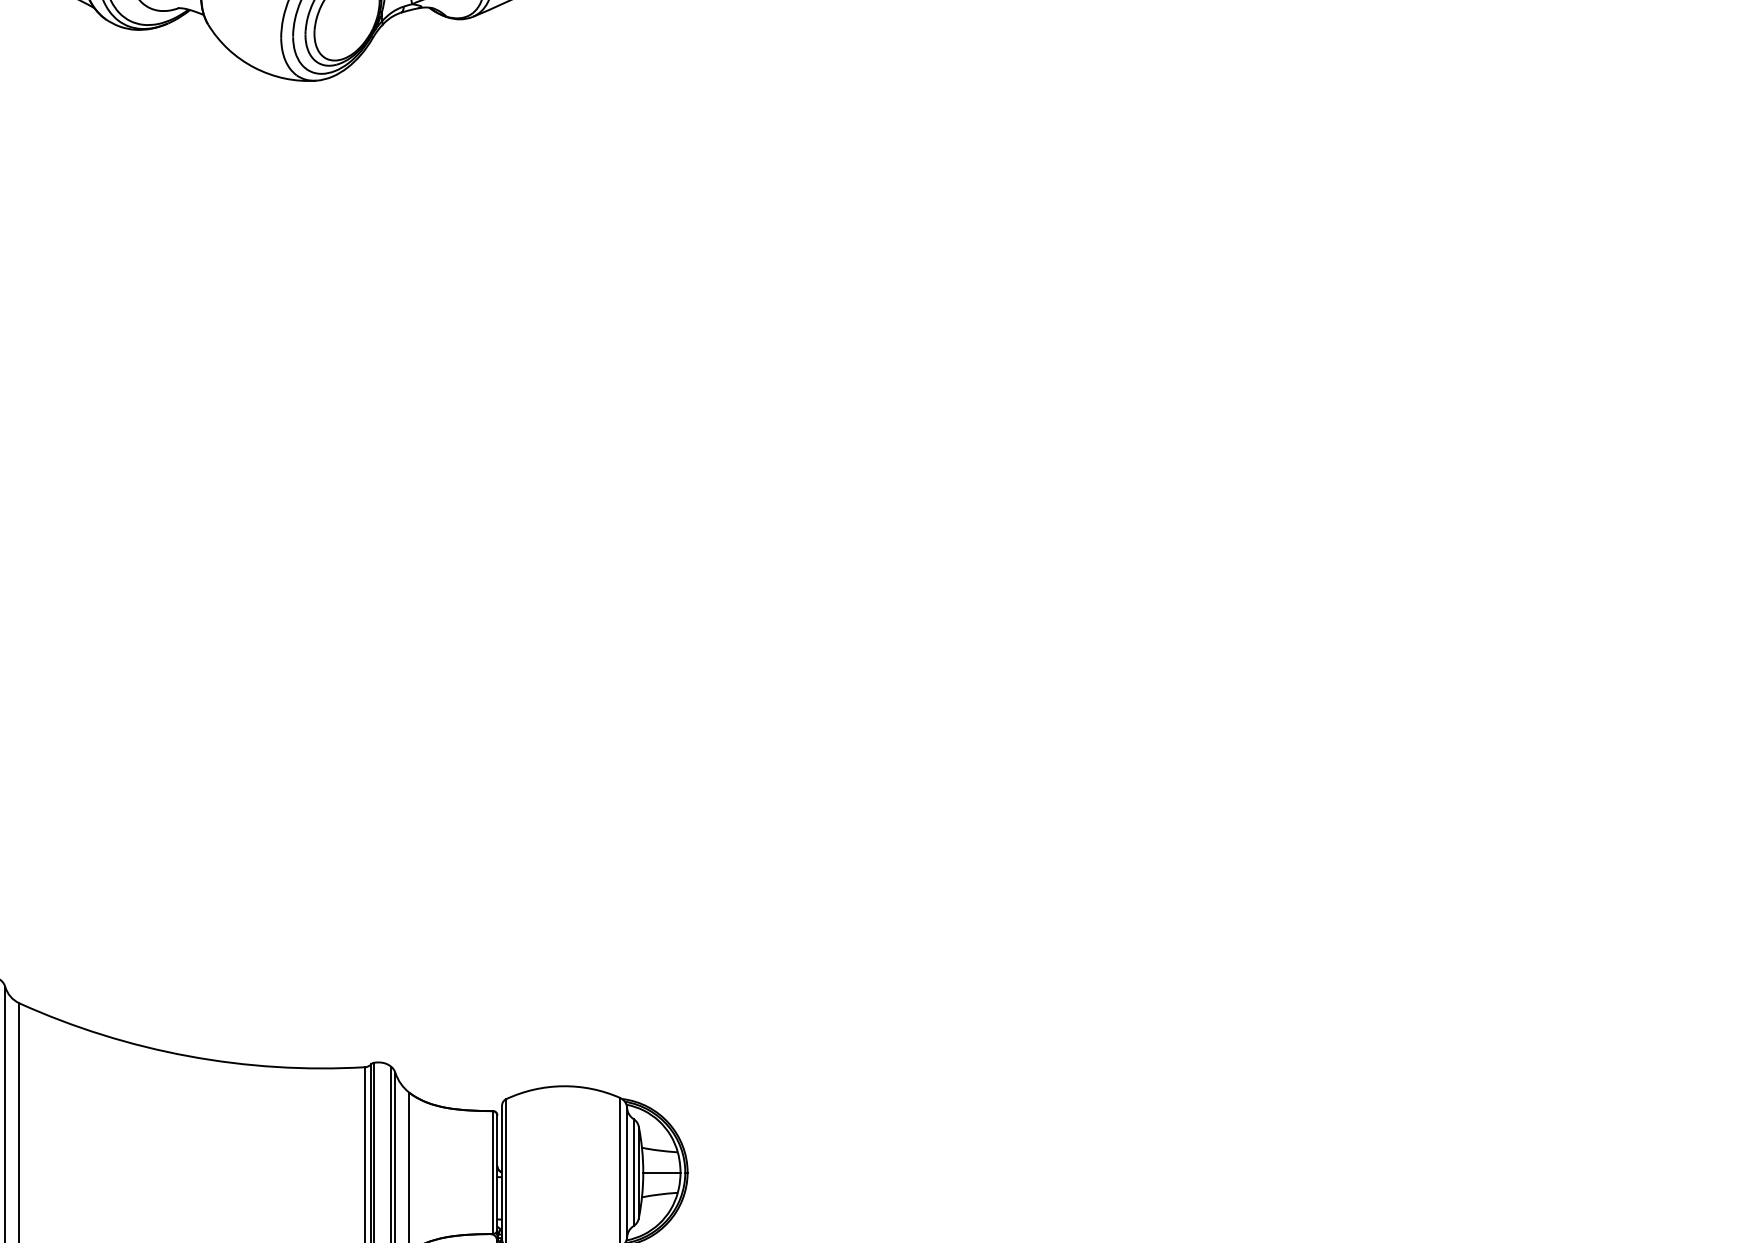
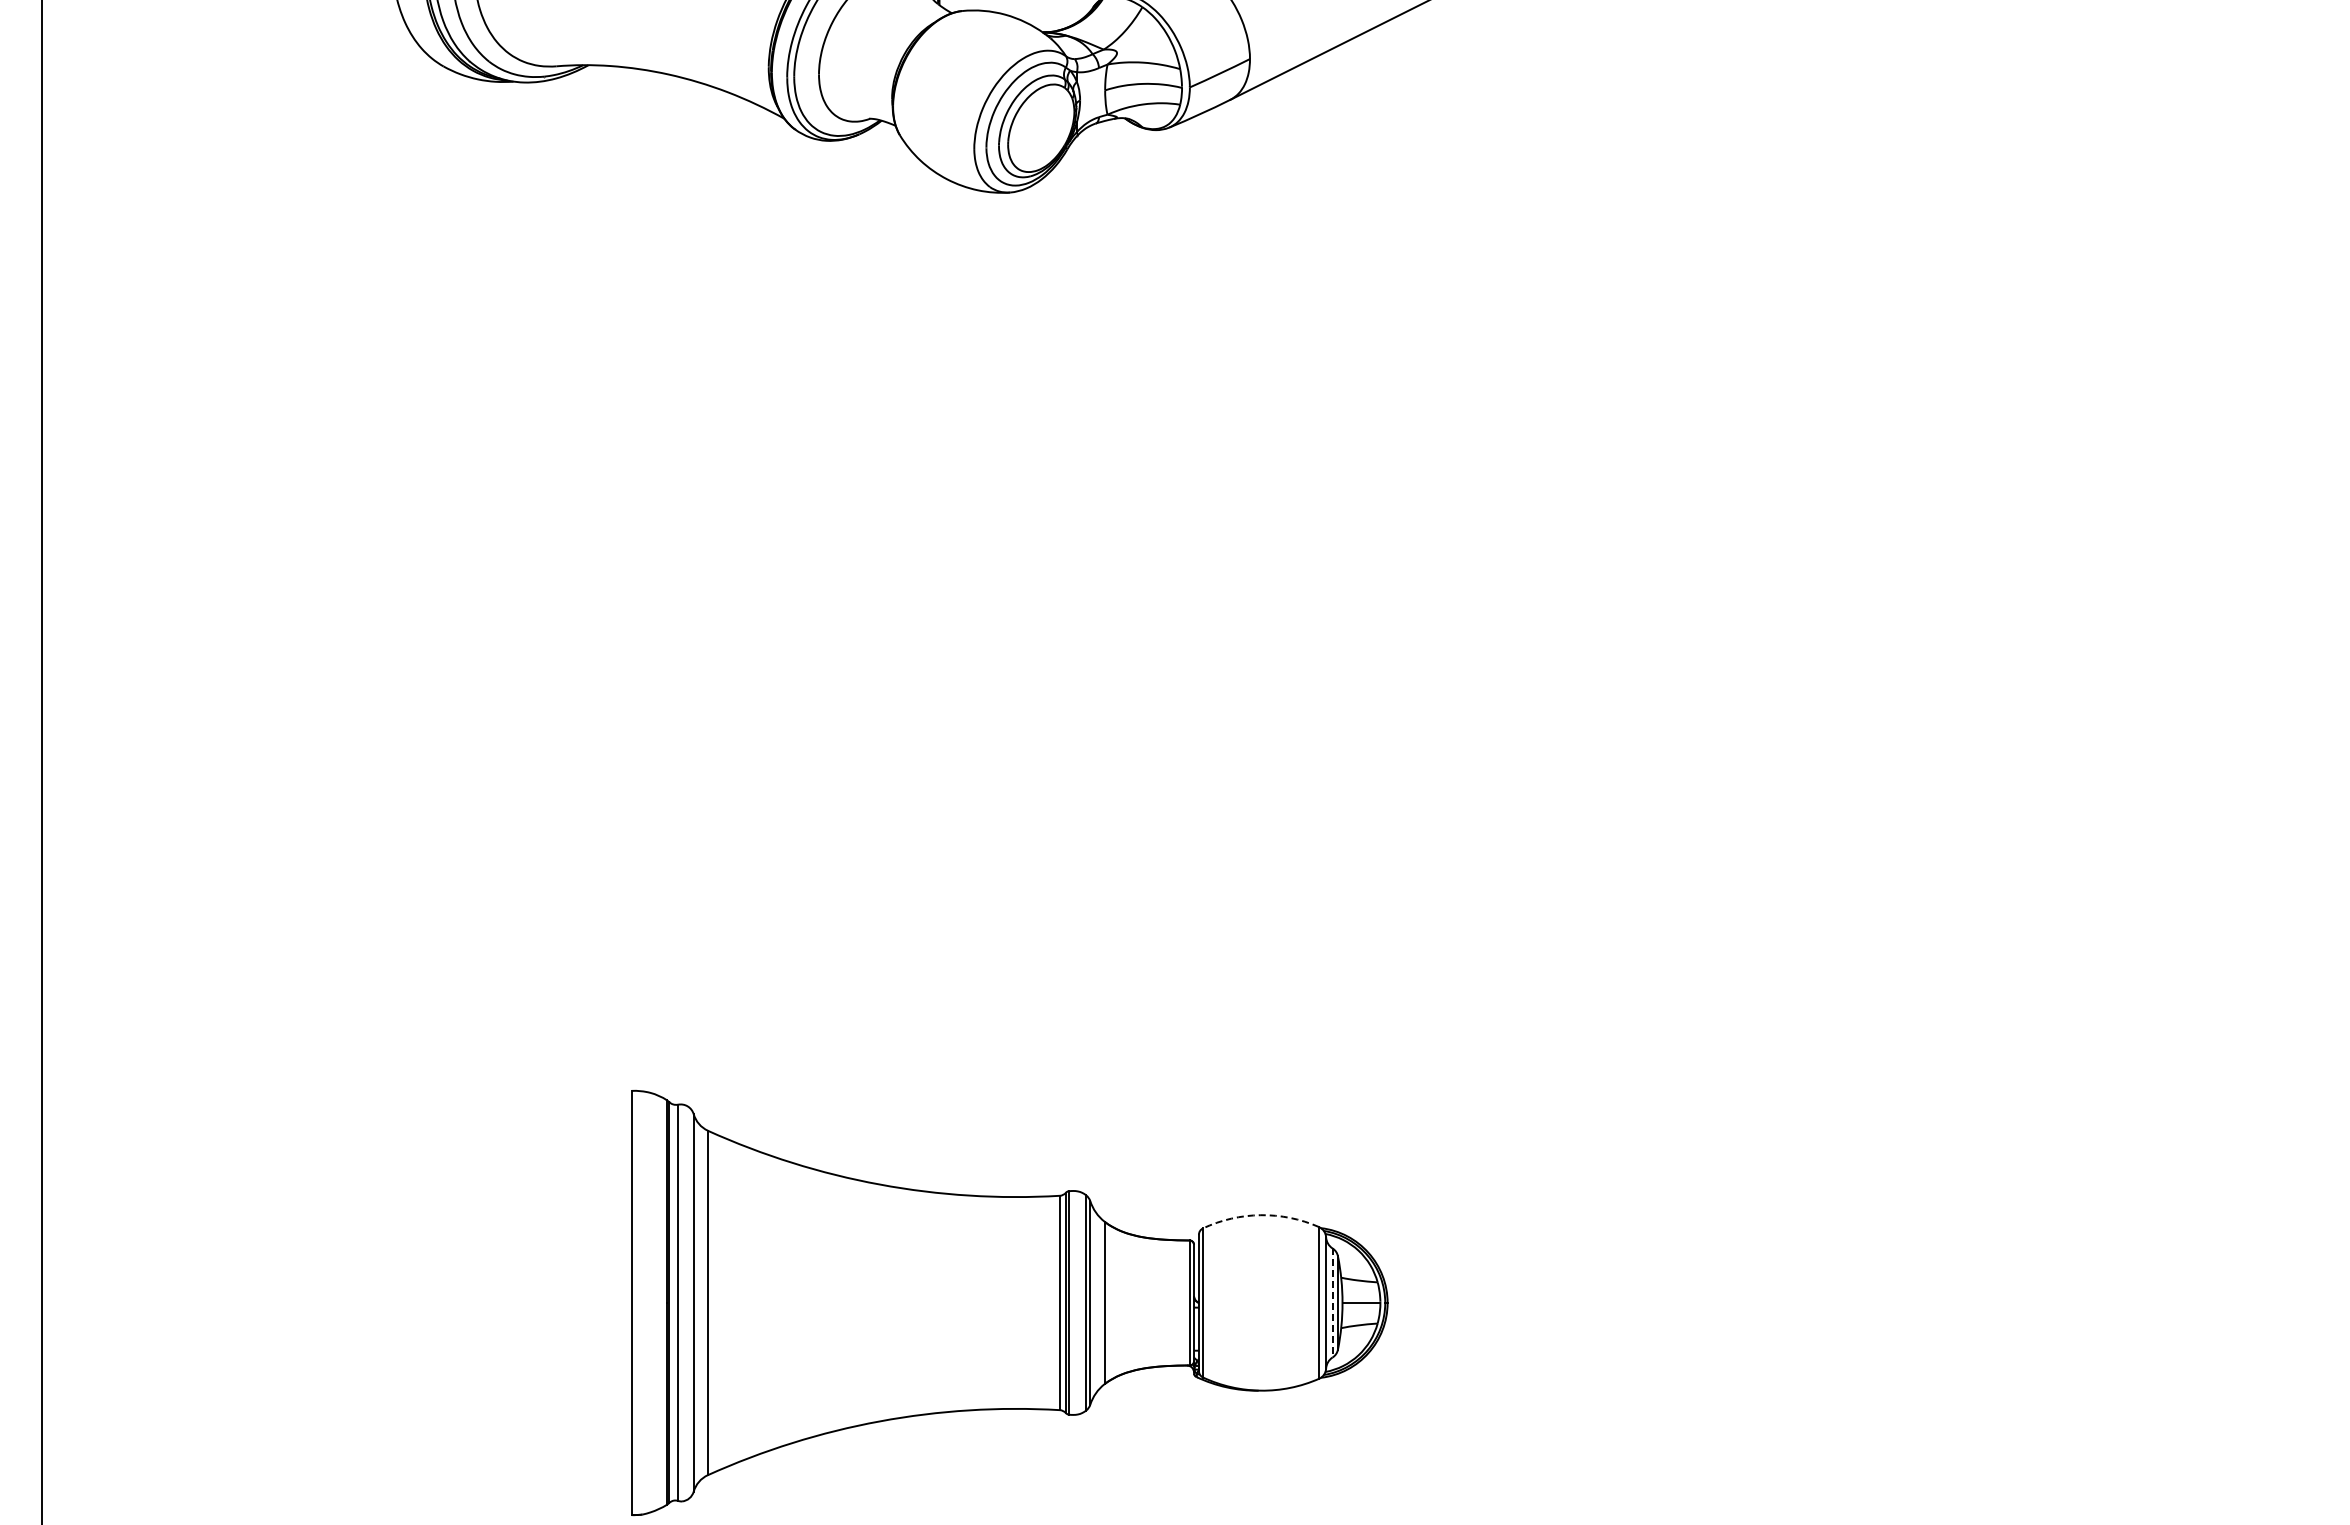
arc: (562, 1086) -> (1260, 1215), solid -> dashed
line: (633, 1173) -> (1332, 1303), solid -> dashed

